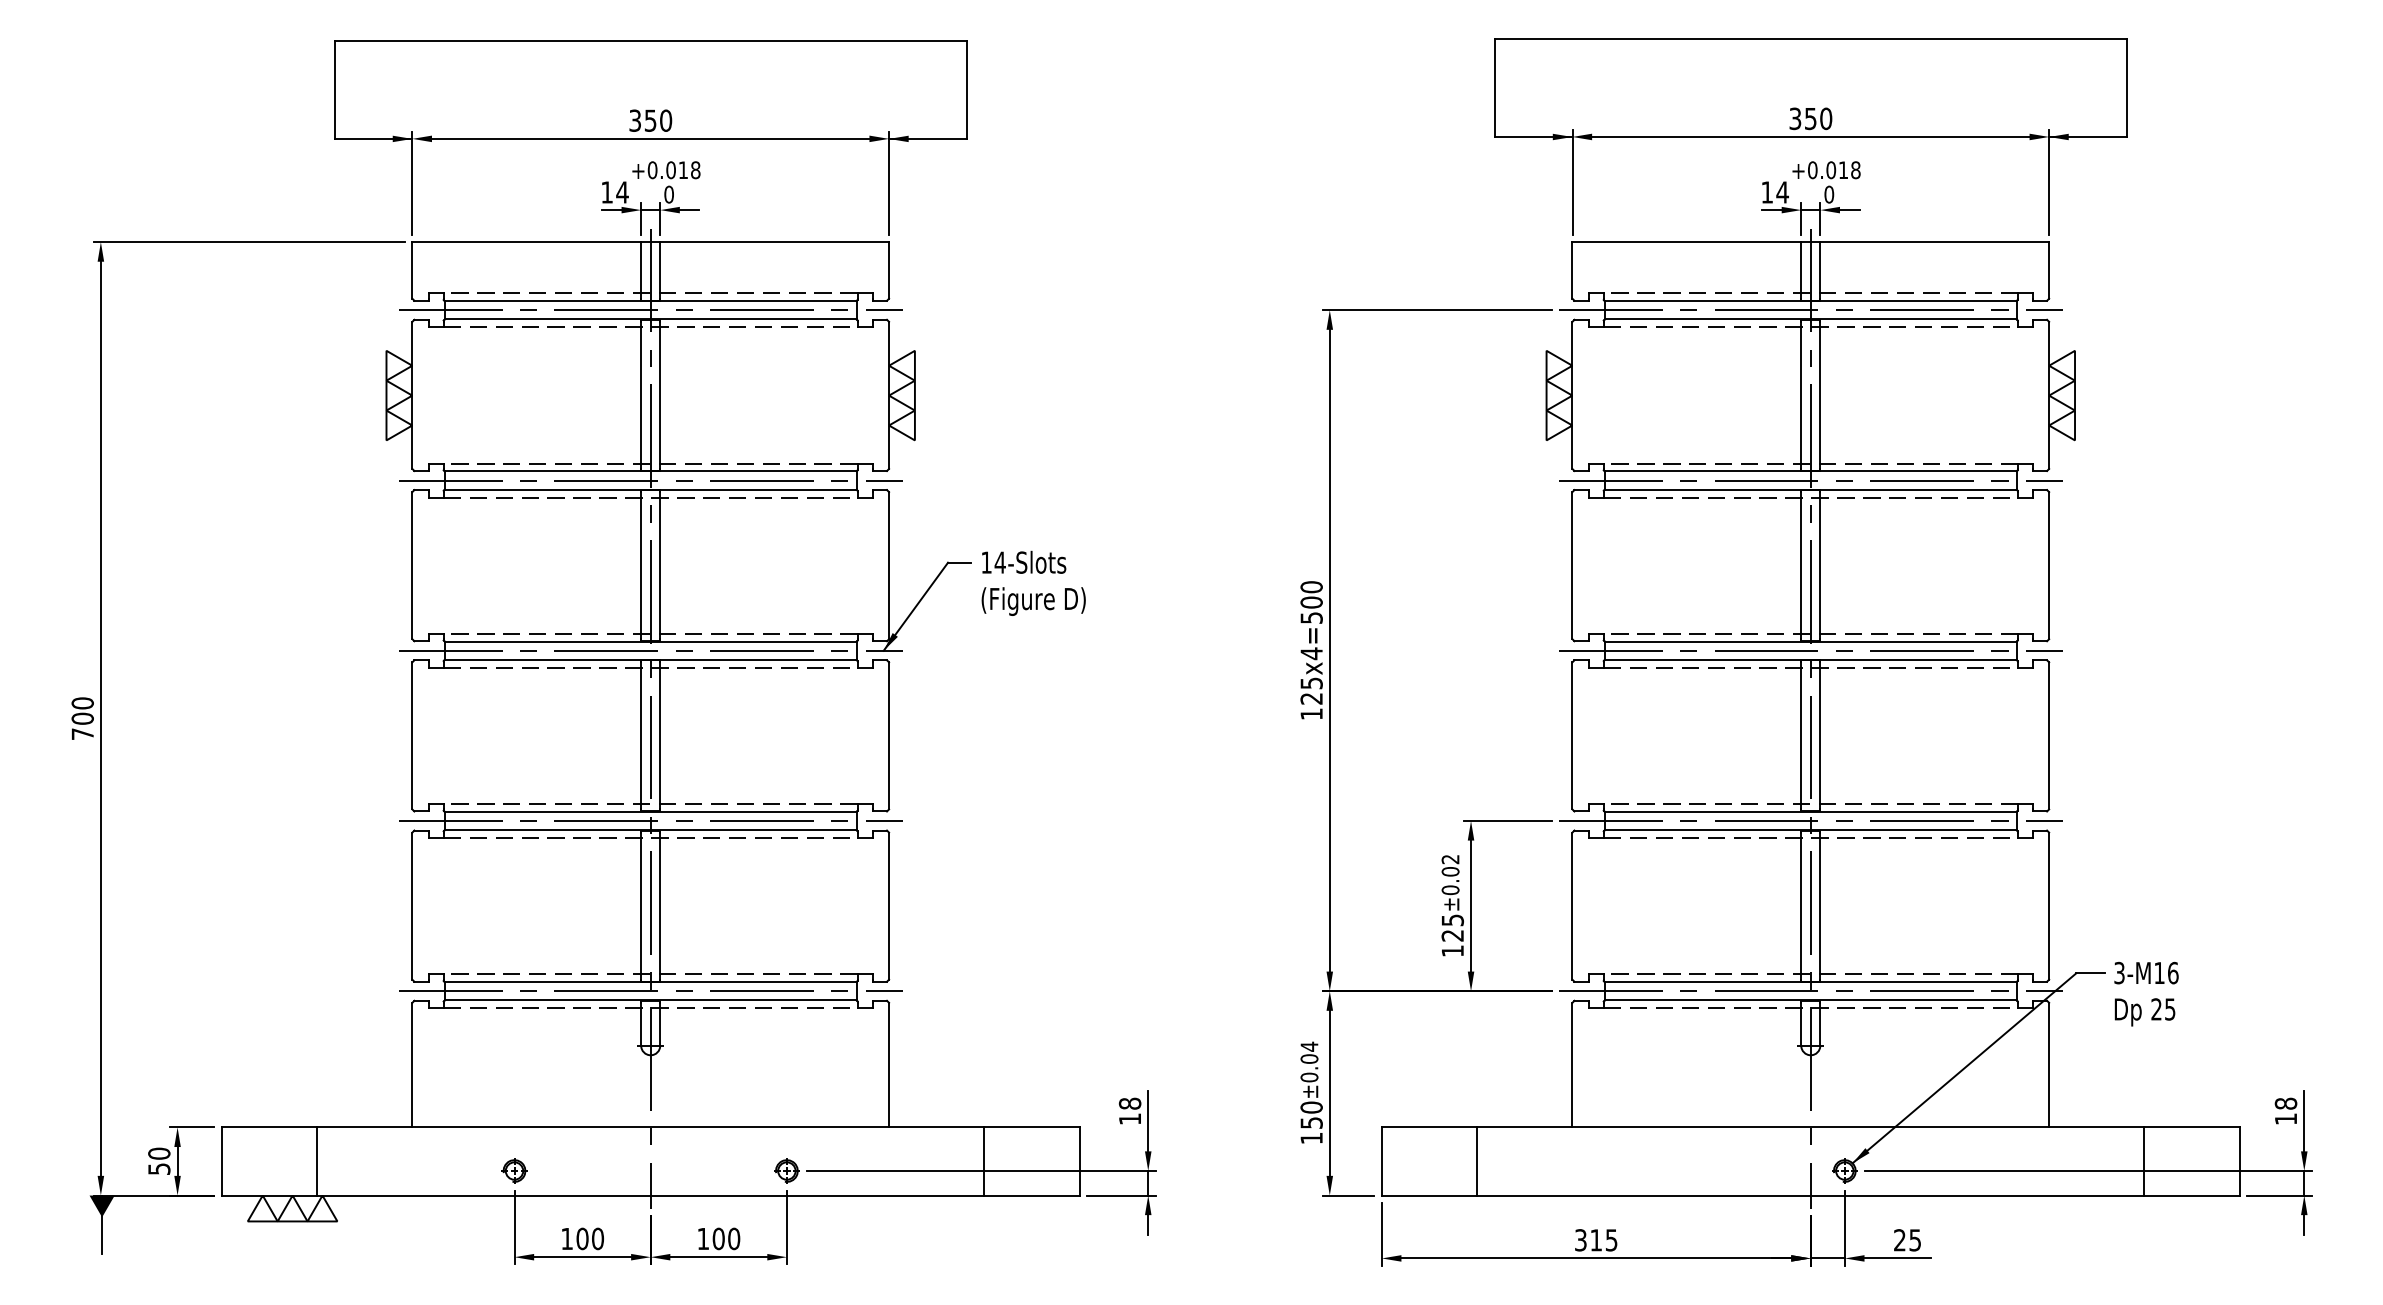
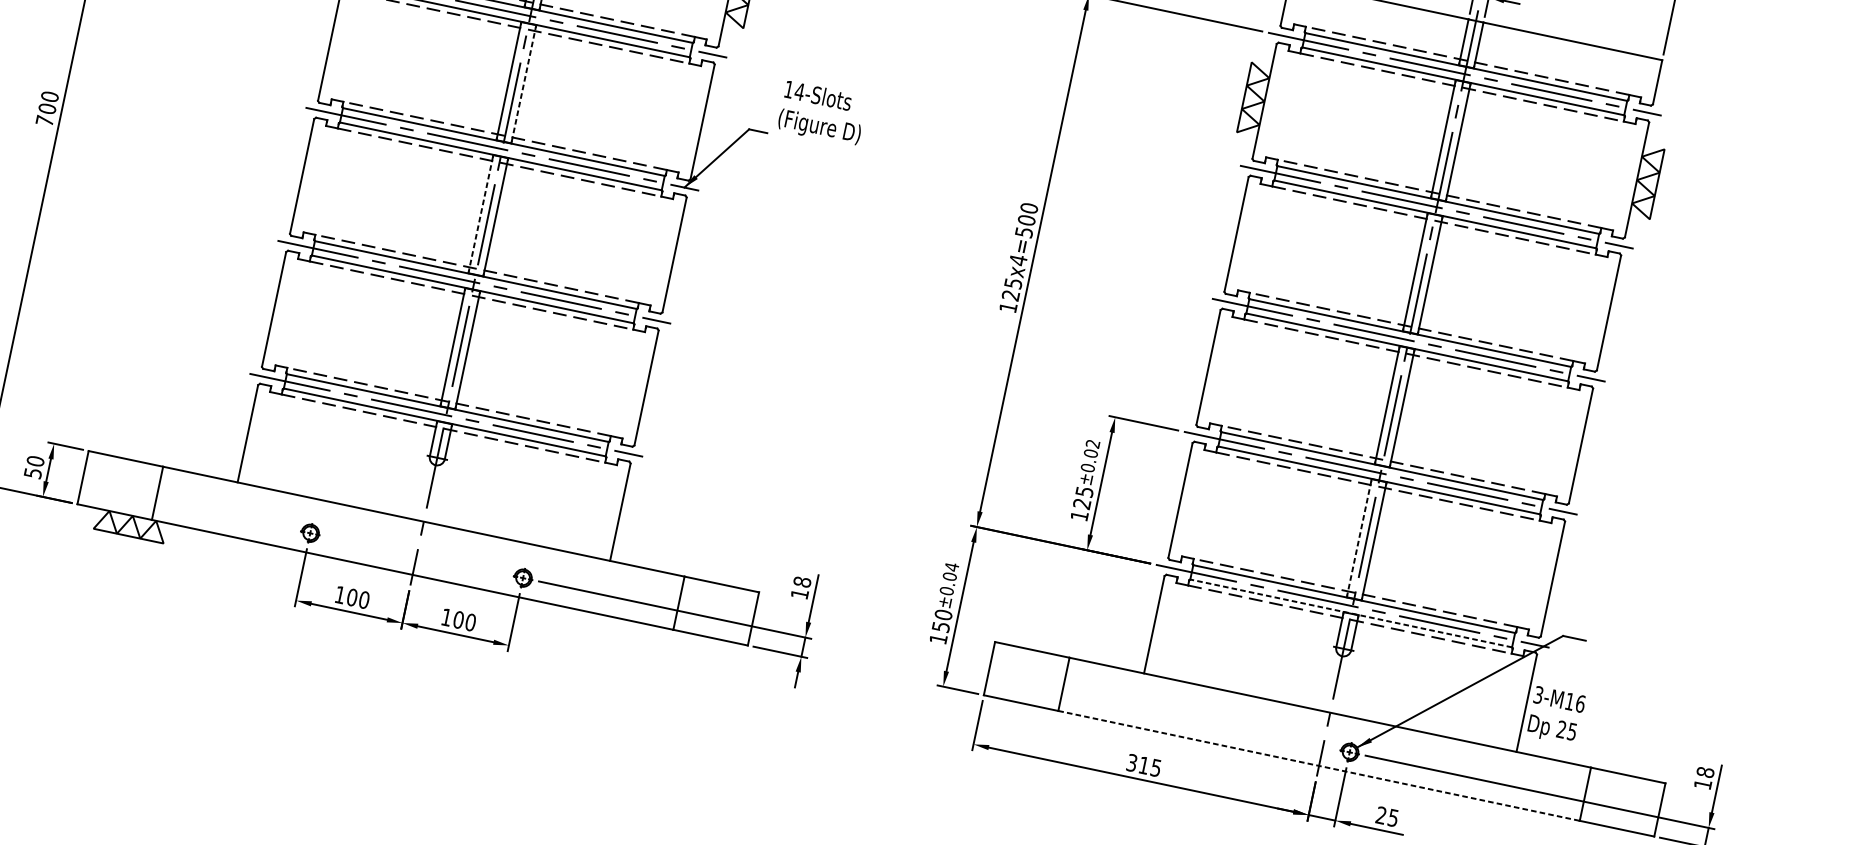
line: (660, 565) -> (524, 84), solid -> dashed
text: (1033, 582) -> (822, 112), moved
line: (641, 735) -> (481, 213), solid -> dashed
line: (1801, 906) -> (1359, 538), solid -> dashed
text: (2146, 993) -> (1556, 715), moved
line: (1810, 1000) -> (1350, 613), solid -> dashed
line: (1810, 1195) -> (1318, 765), solid -> dashed

